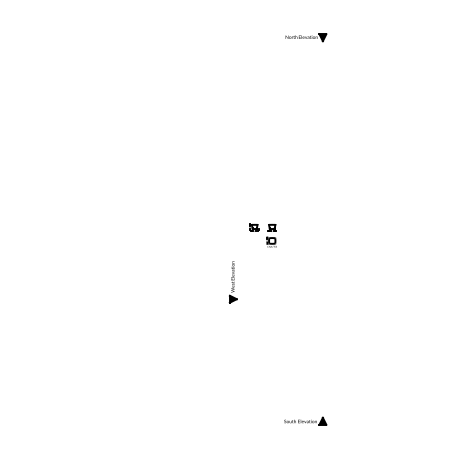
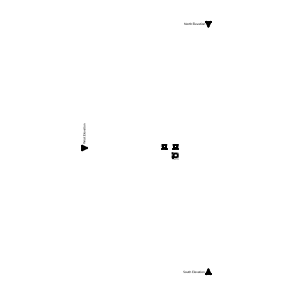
part: (233, 282) -> (84, 137), moved

